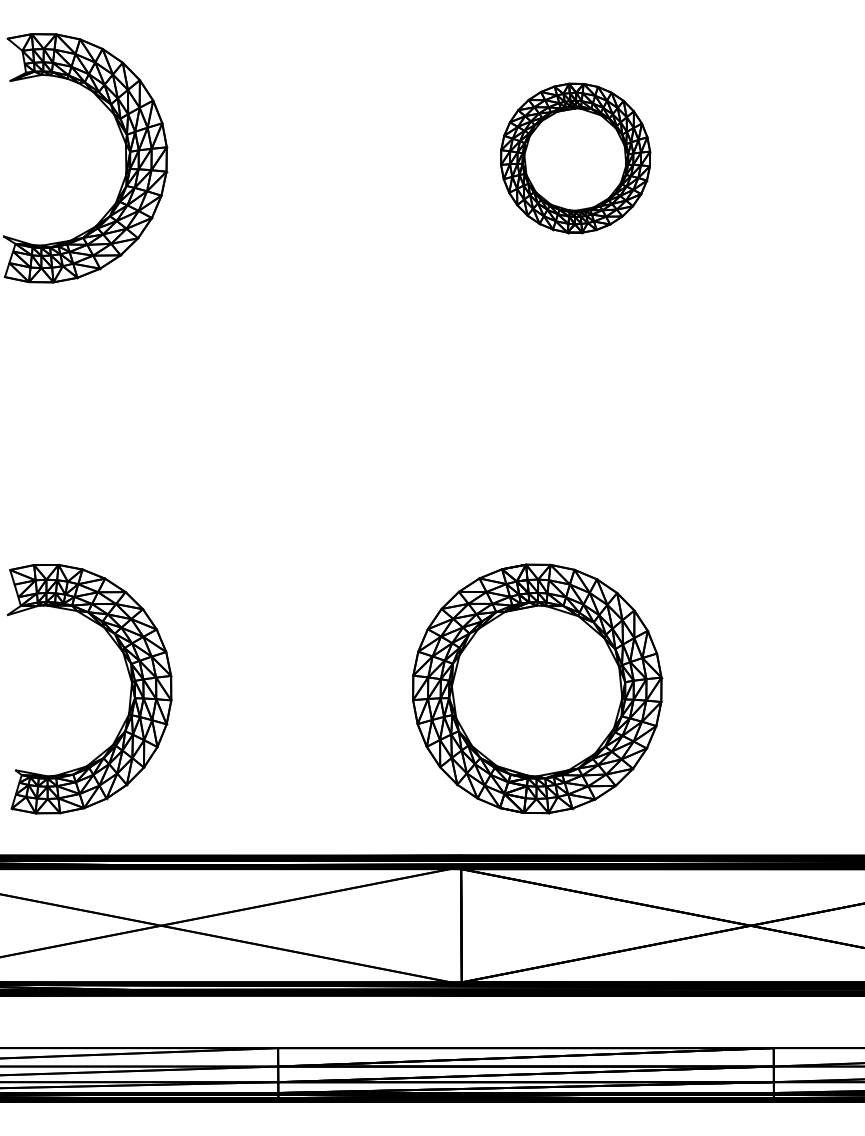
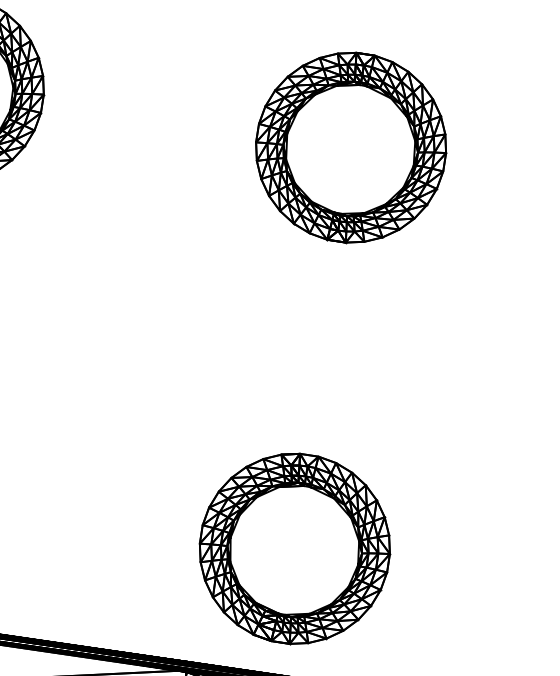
part: (575, 158) -> (351, 148), size x1.67
part: (537, 688) -> (295, 548), moved

